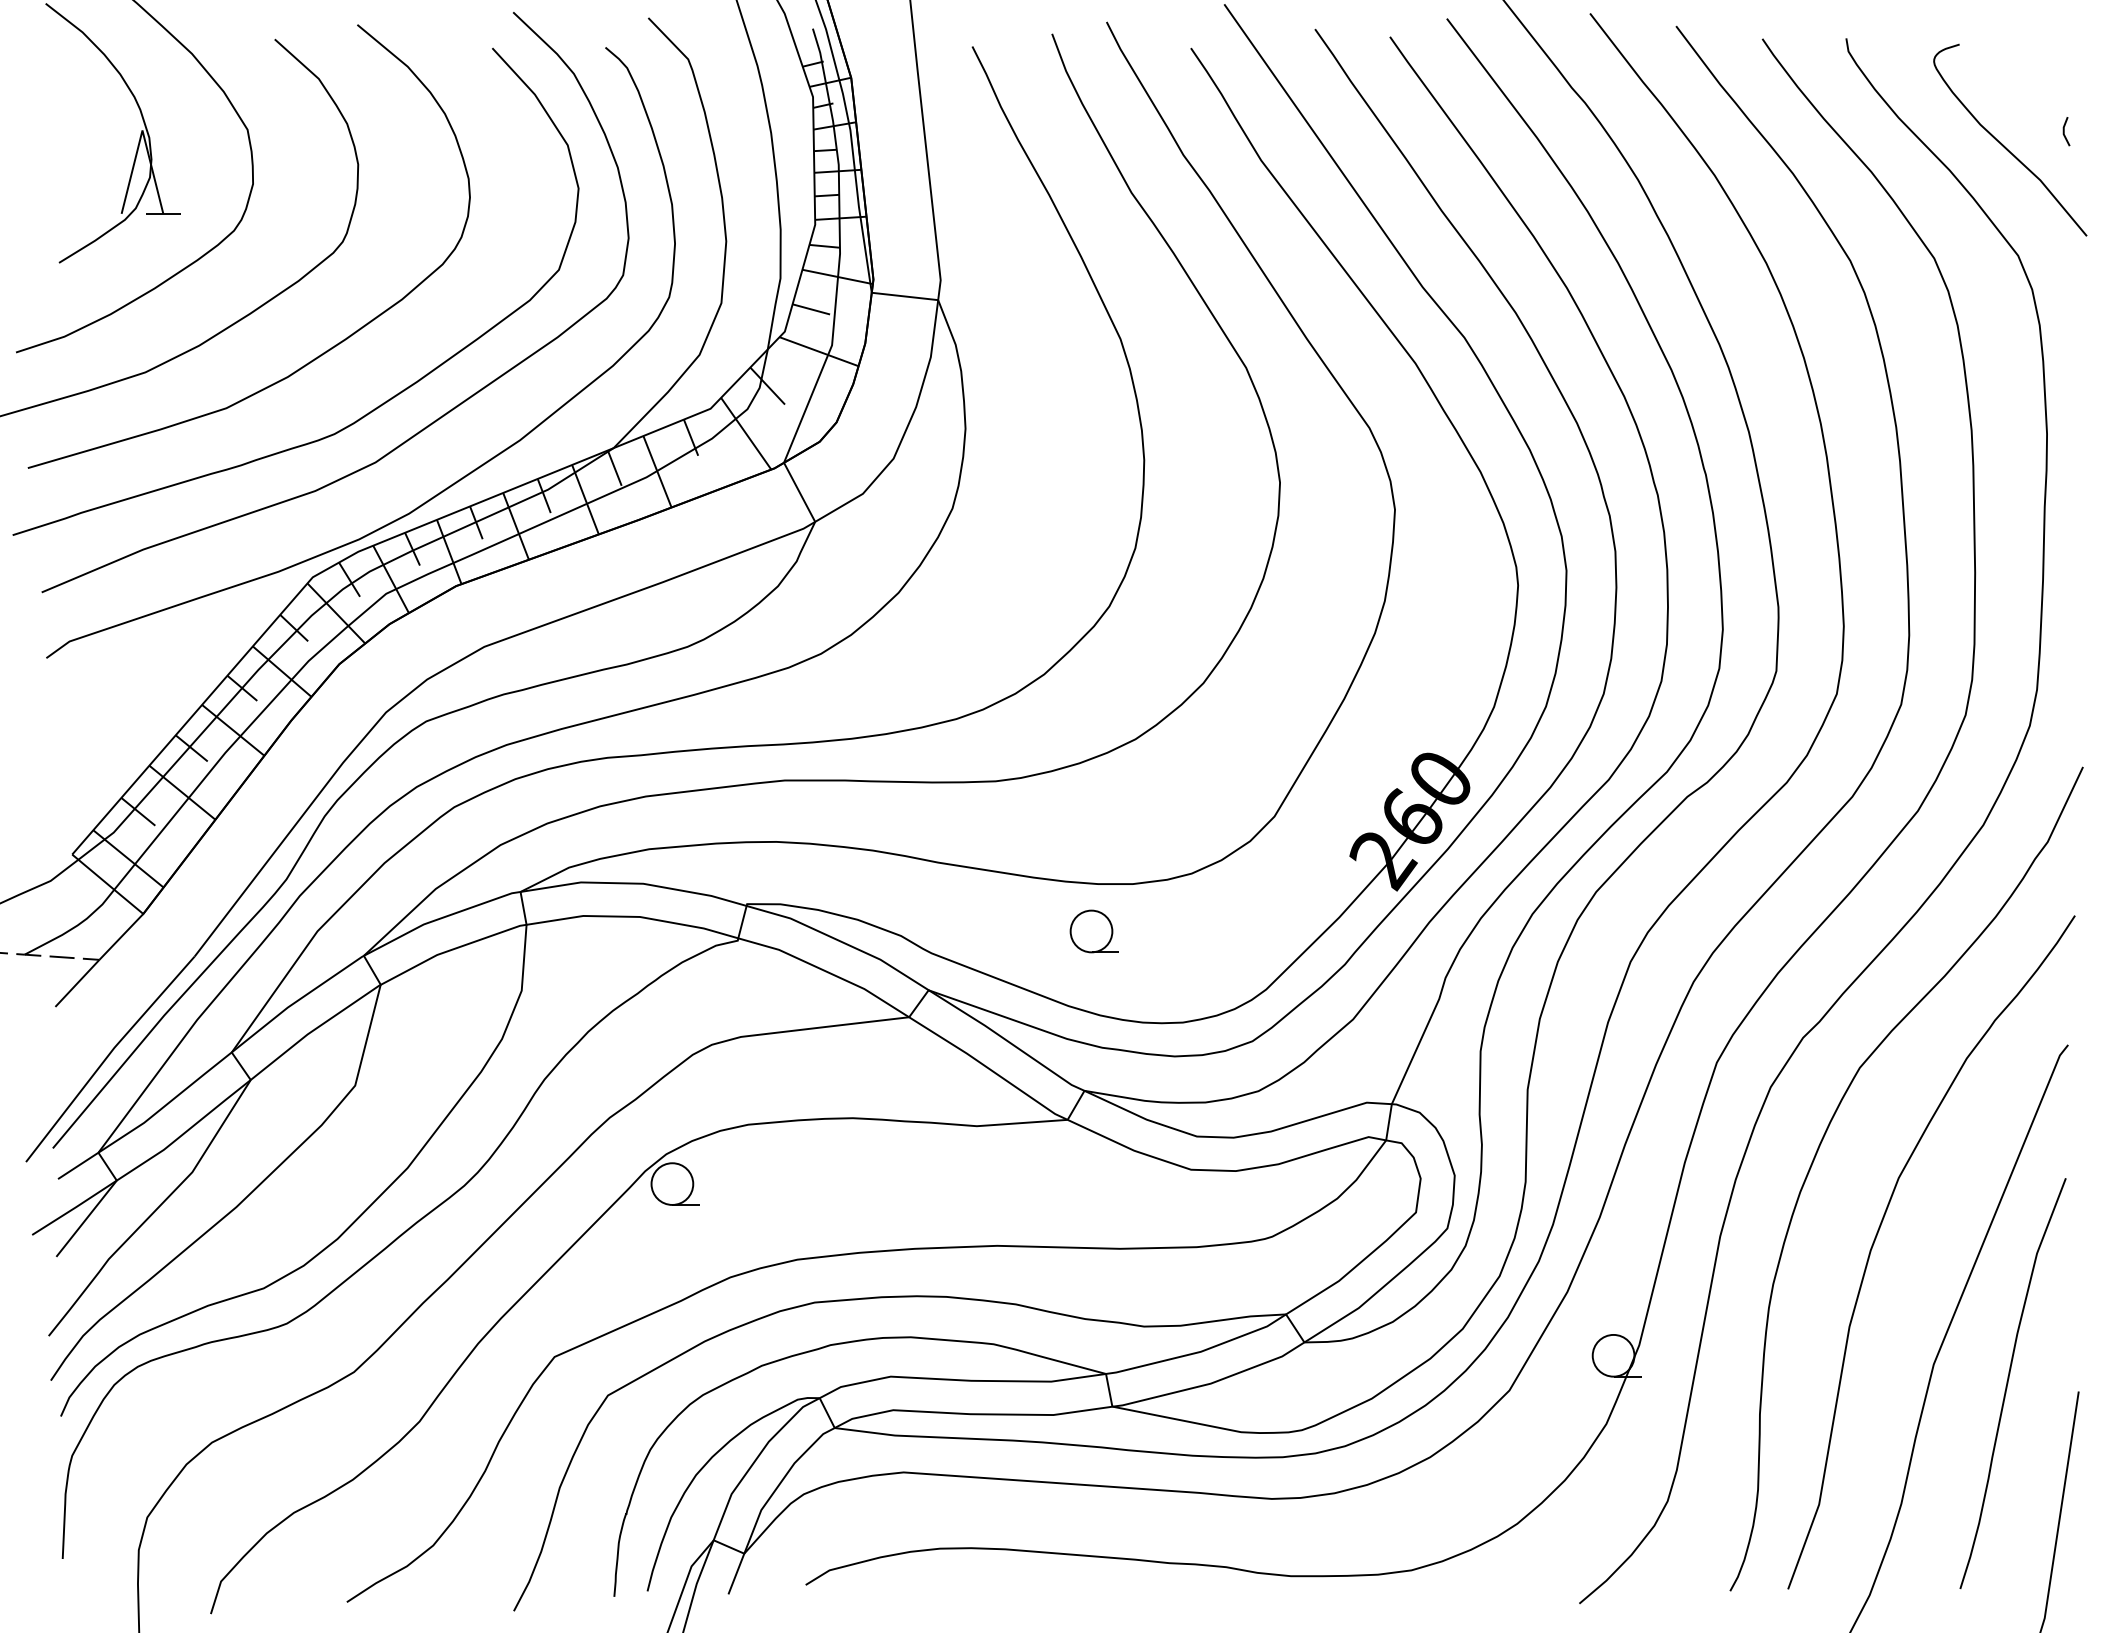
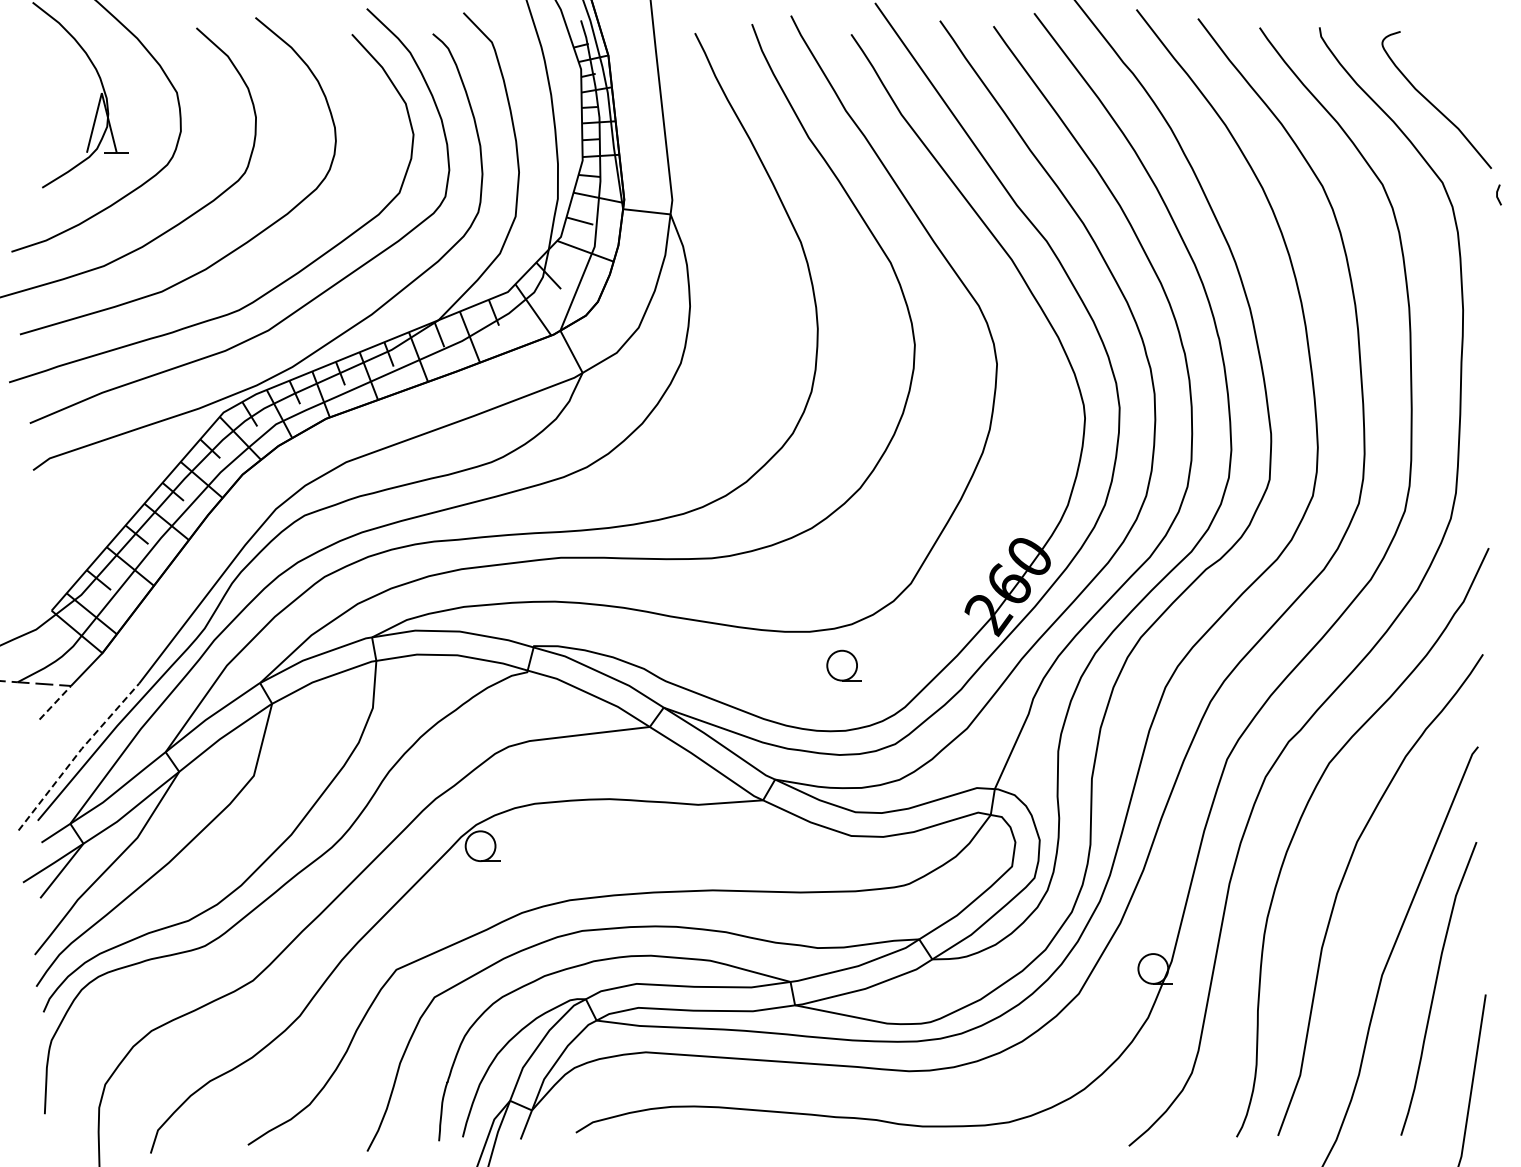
line: (2064, 130) -> (1497, 194), moved
part: (1093, 931) -> (843, 665), moved
line: (77, 982) -> (55, 702), solid -> dashed
line: (107, 1057) -> (76, 755), solid -> dashed

